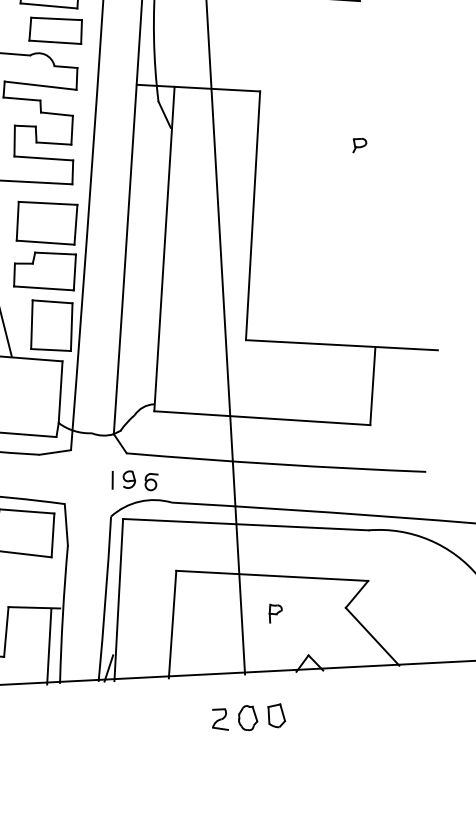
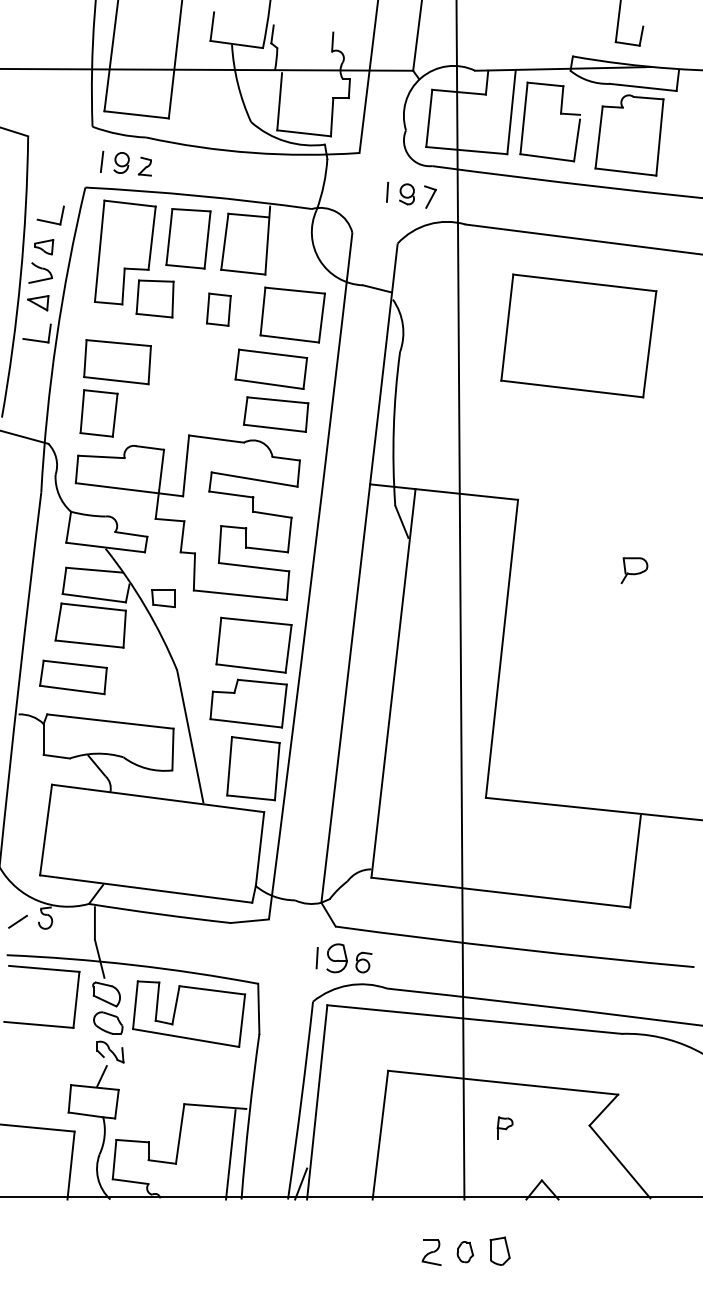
part: (359, 145) -> (634, 570), size x1.6
part: (128, 479) -> (336, 958), size x1.4
part: (248, 717) -> (465, 1251), size x0.7

